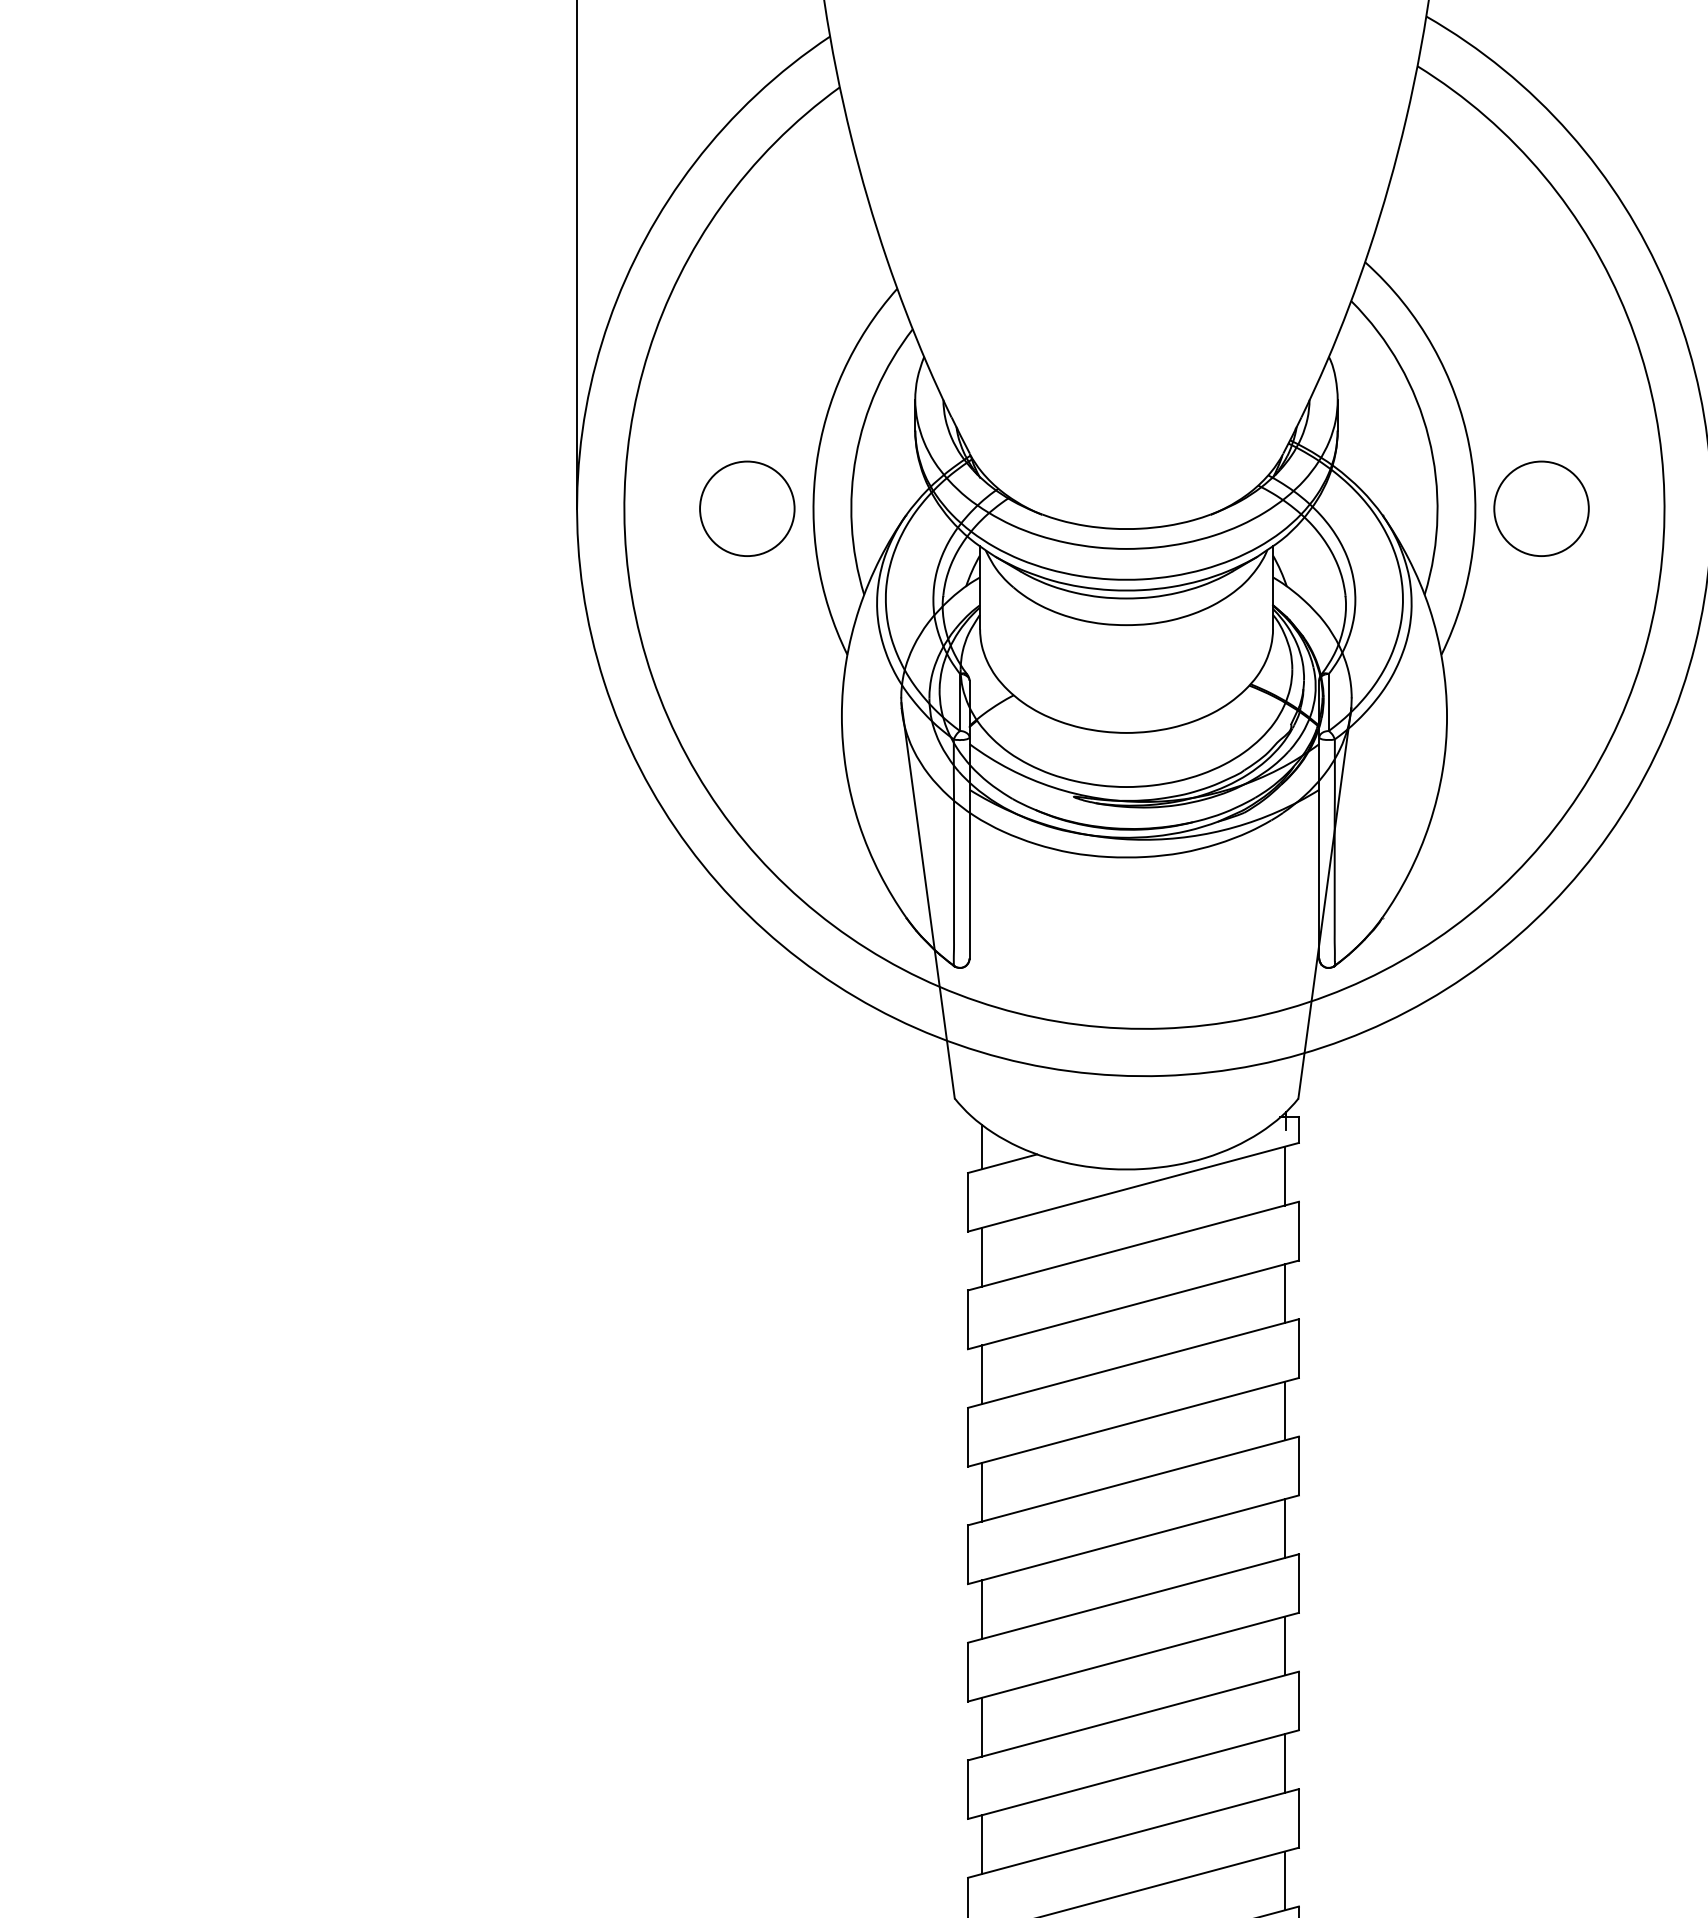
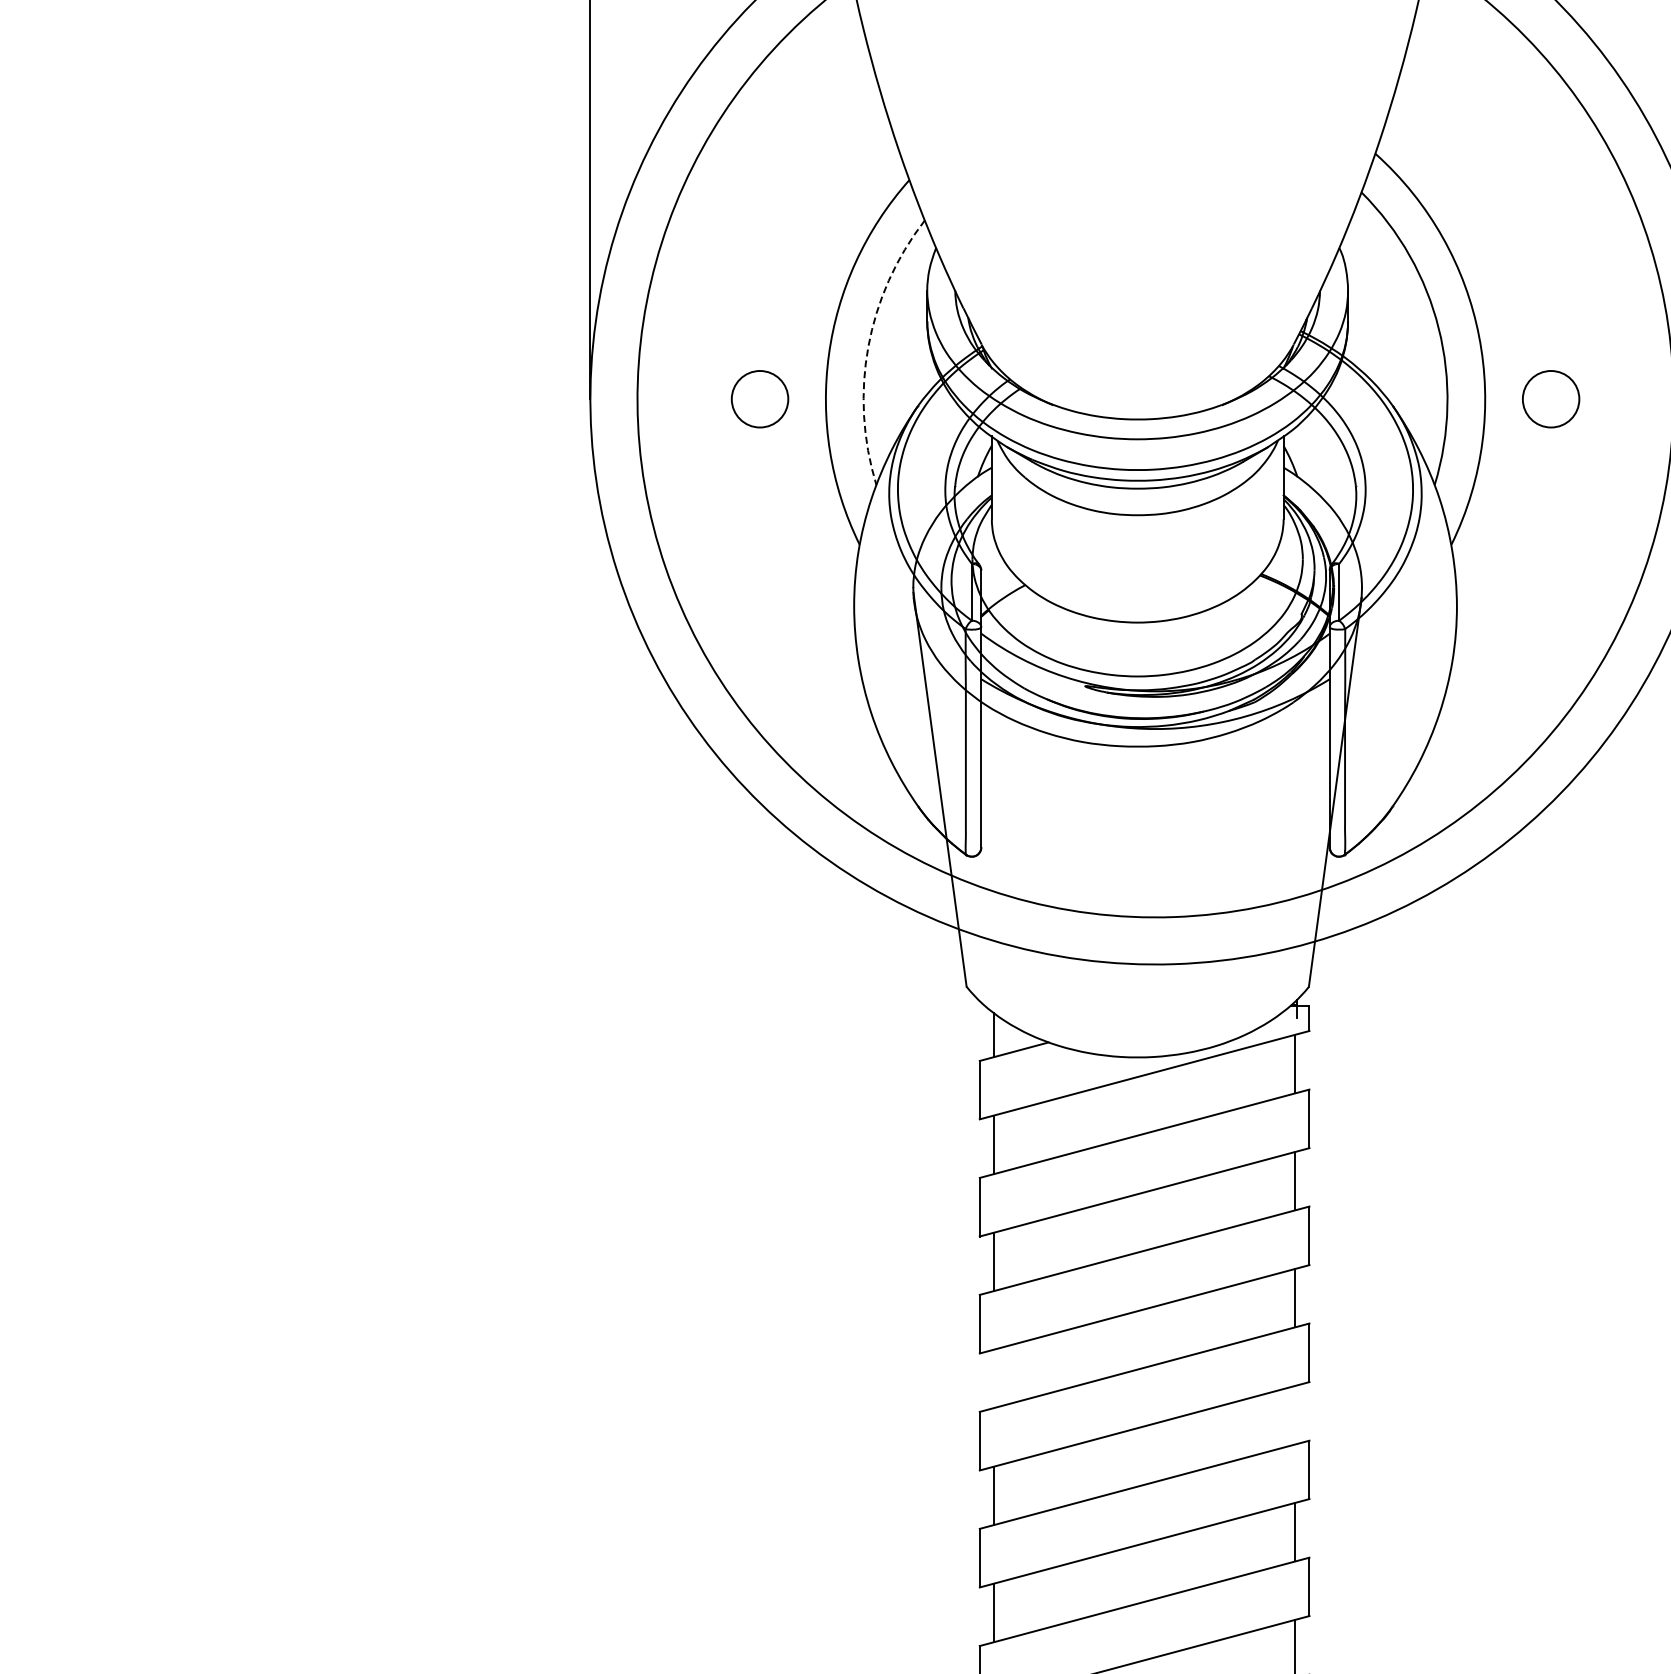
arc: (856, 456) -> (868, 347), solid -> dashed
circle: (747, 508) -> (760, 399), size x0.6
circle: (1541, 508) -> (1551, 399), size x0.6
line: (982, 1491) -> (994, 1378), removed
line: (1284, 1528) -> (1295, 1415), removed

